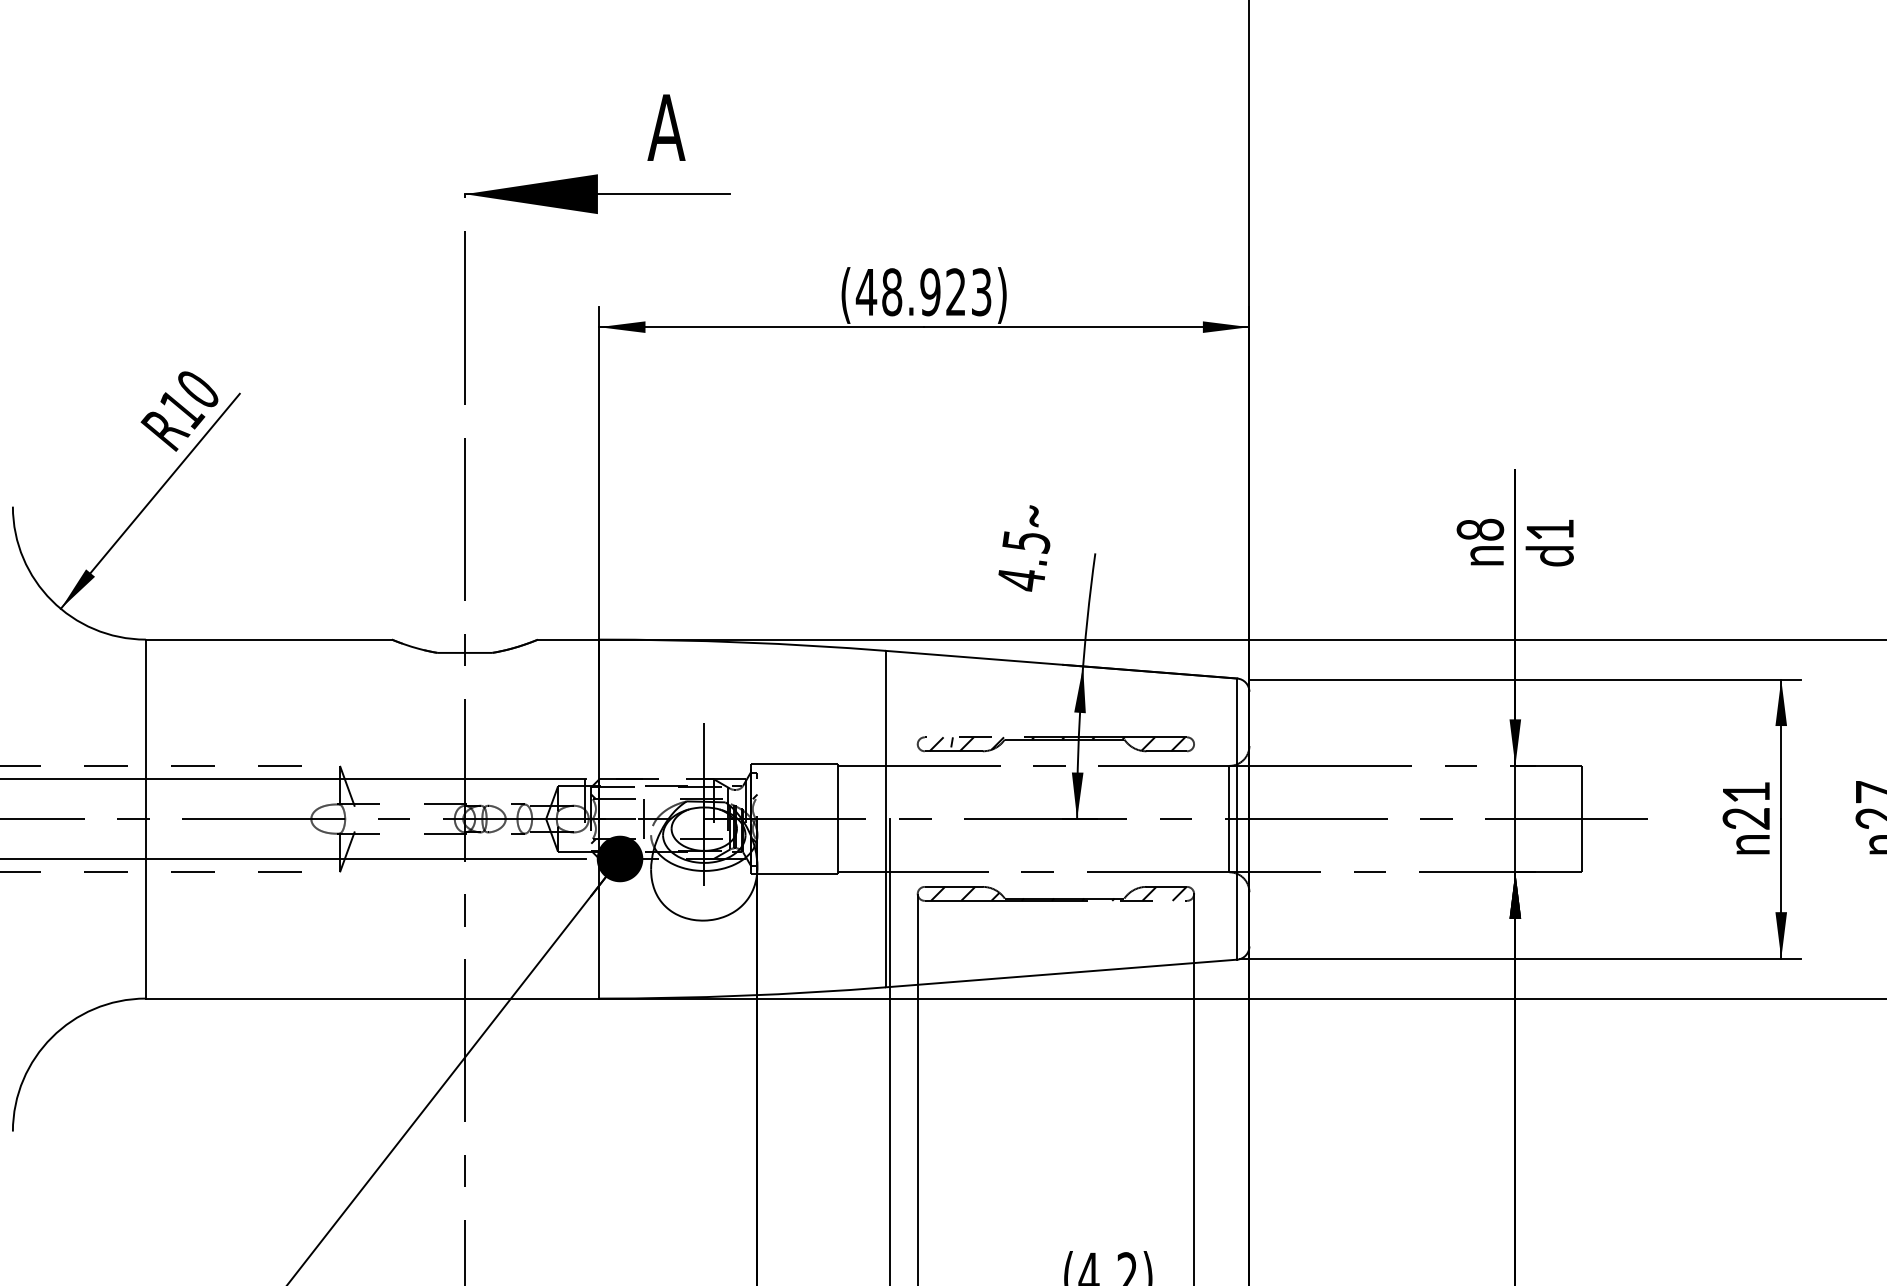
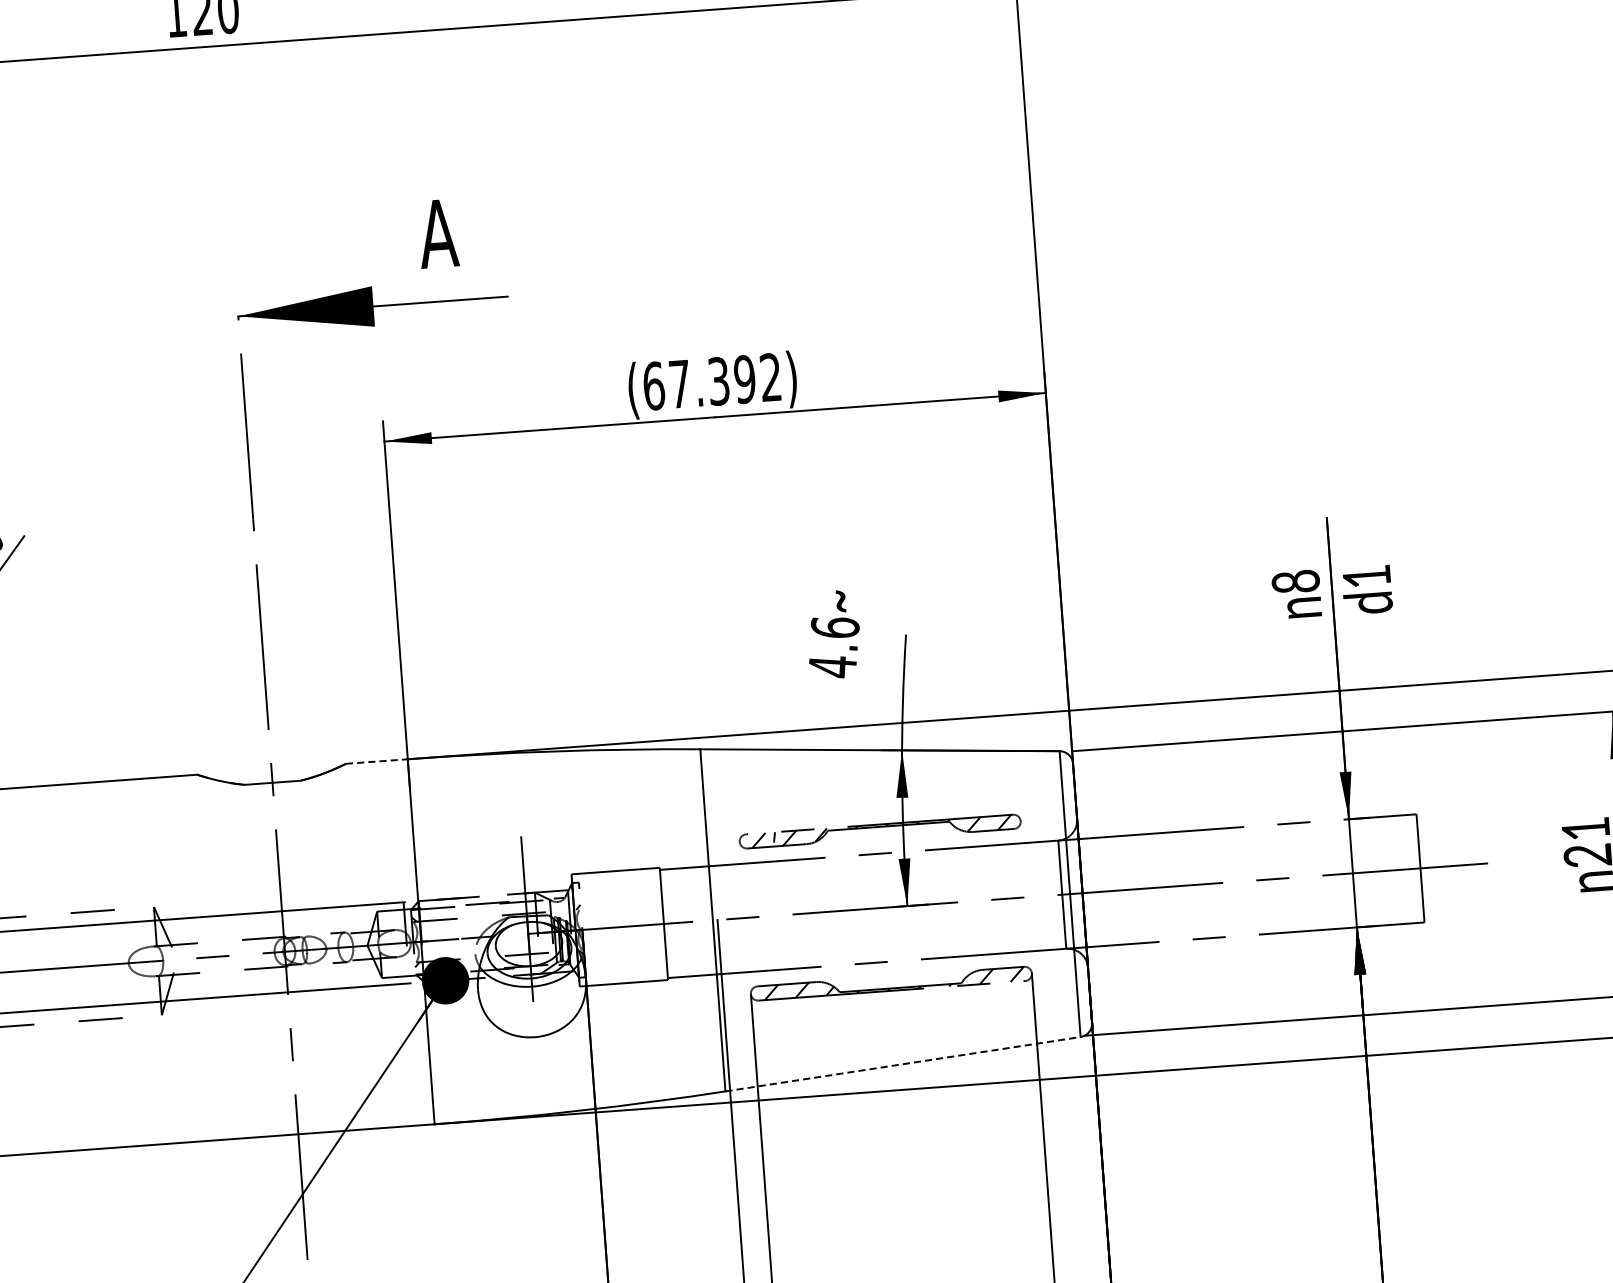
text: (923, 292) -> (711, 382), (48.923) -> (67.392)
text: (1026, 541) -> (835, 627), 4.5 -> 4.6
line: (569, 639) -> (377, 761), solid -> dashed
line: (644, 819) -> (467, 938), removed
line: (1062, 973) -> (904, 1064), solid -> dashed

